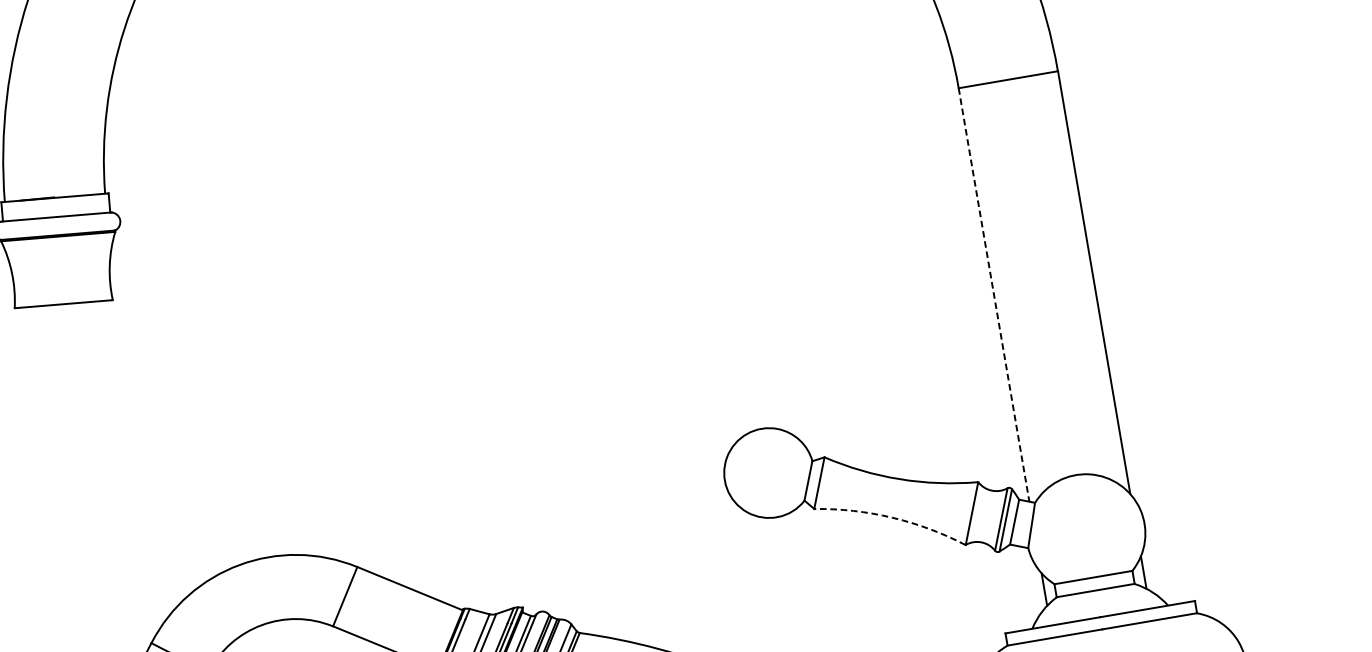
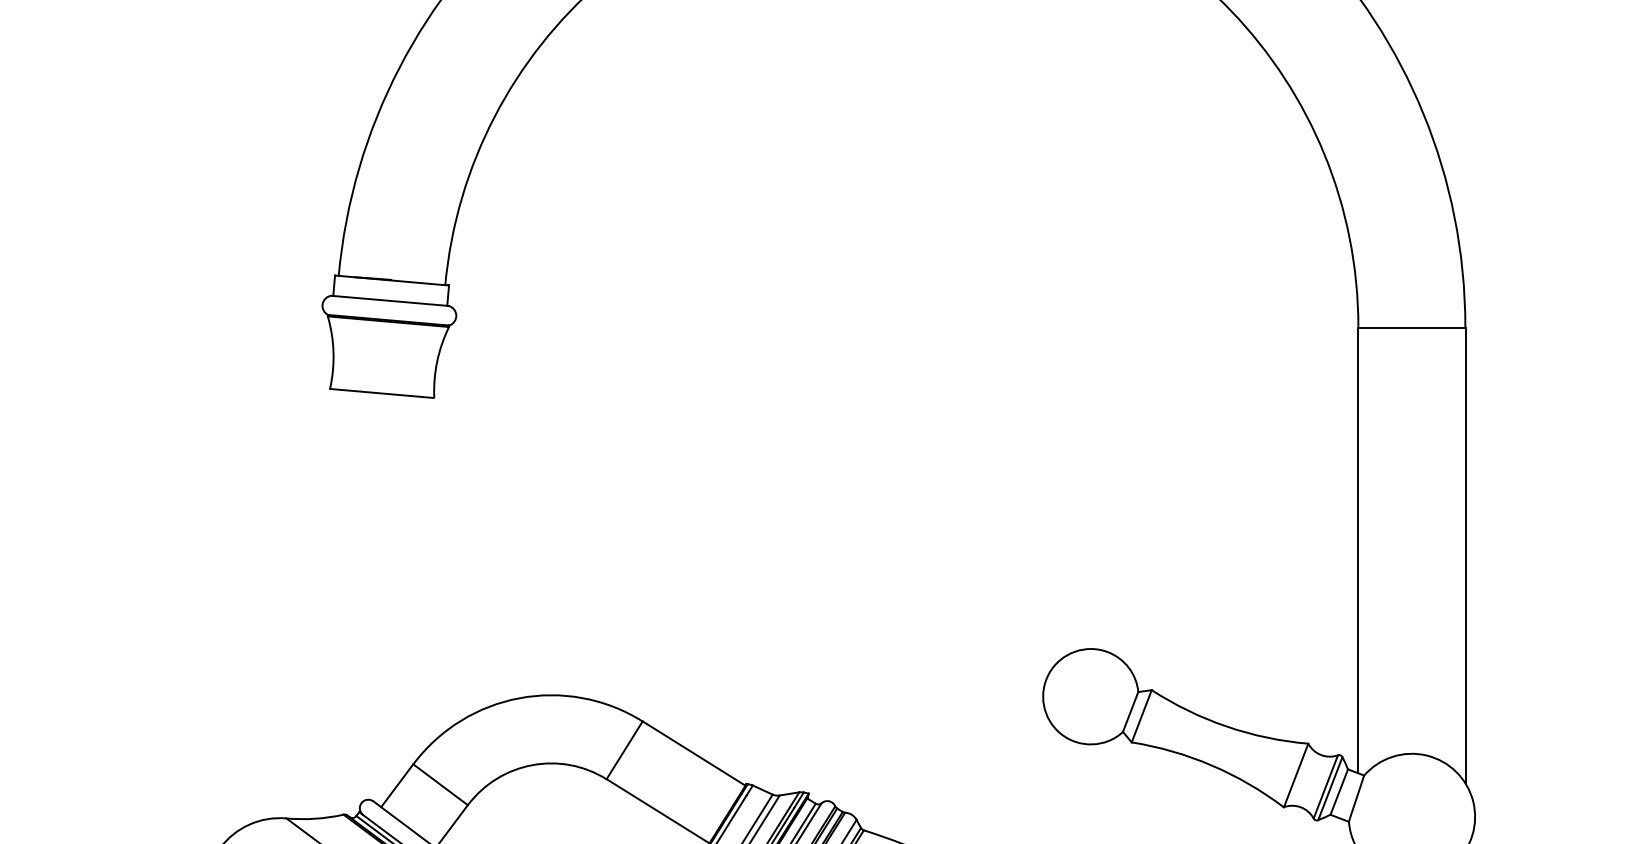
line: (994, 295) -> (1358, 550), dashed -> solid
arc: (891, 517) -> (1211, 765), dashed -> solid

